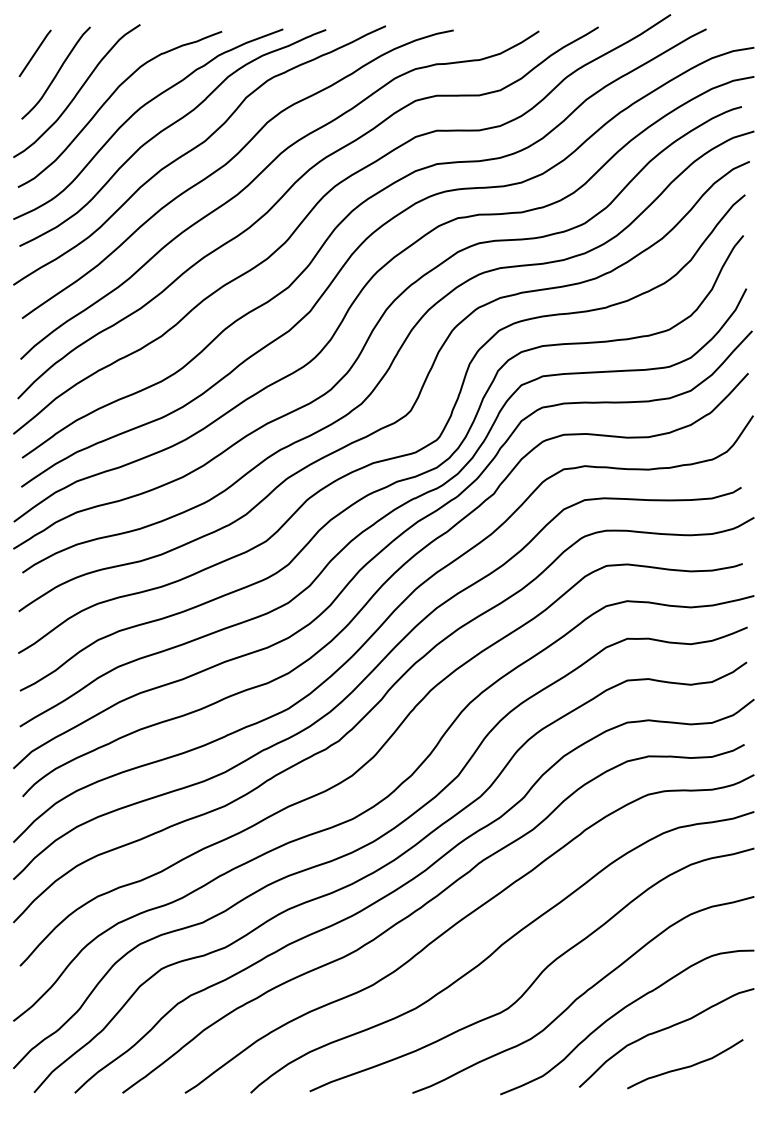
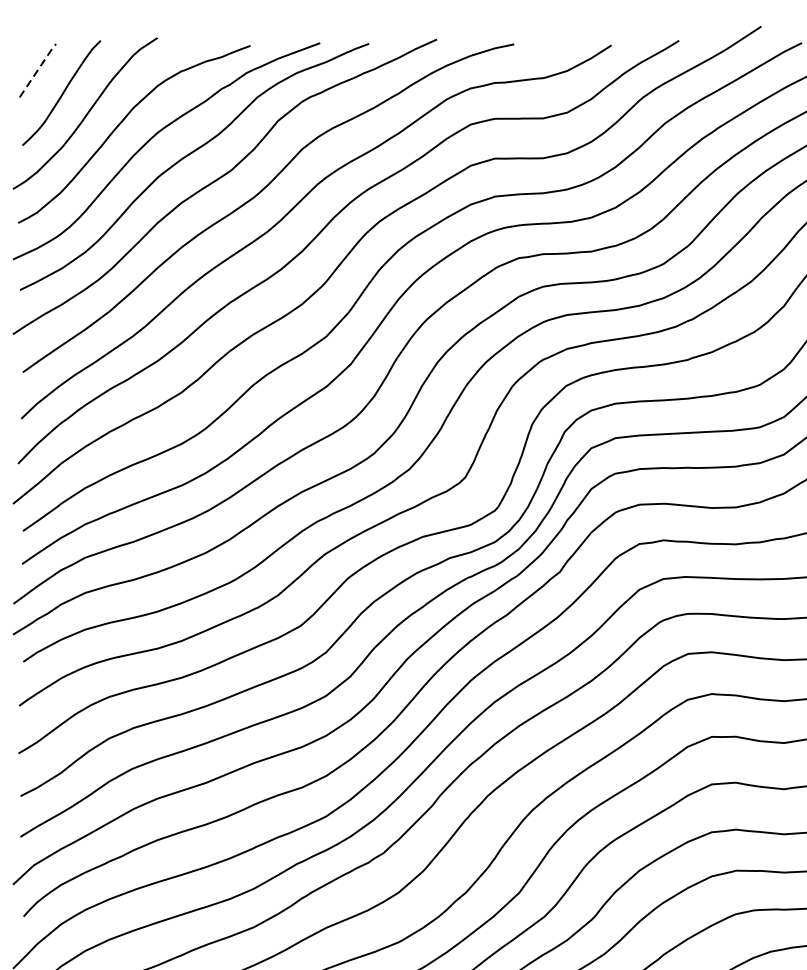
line: (35, 52) -> (38, 69), solid -> dashed

